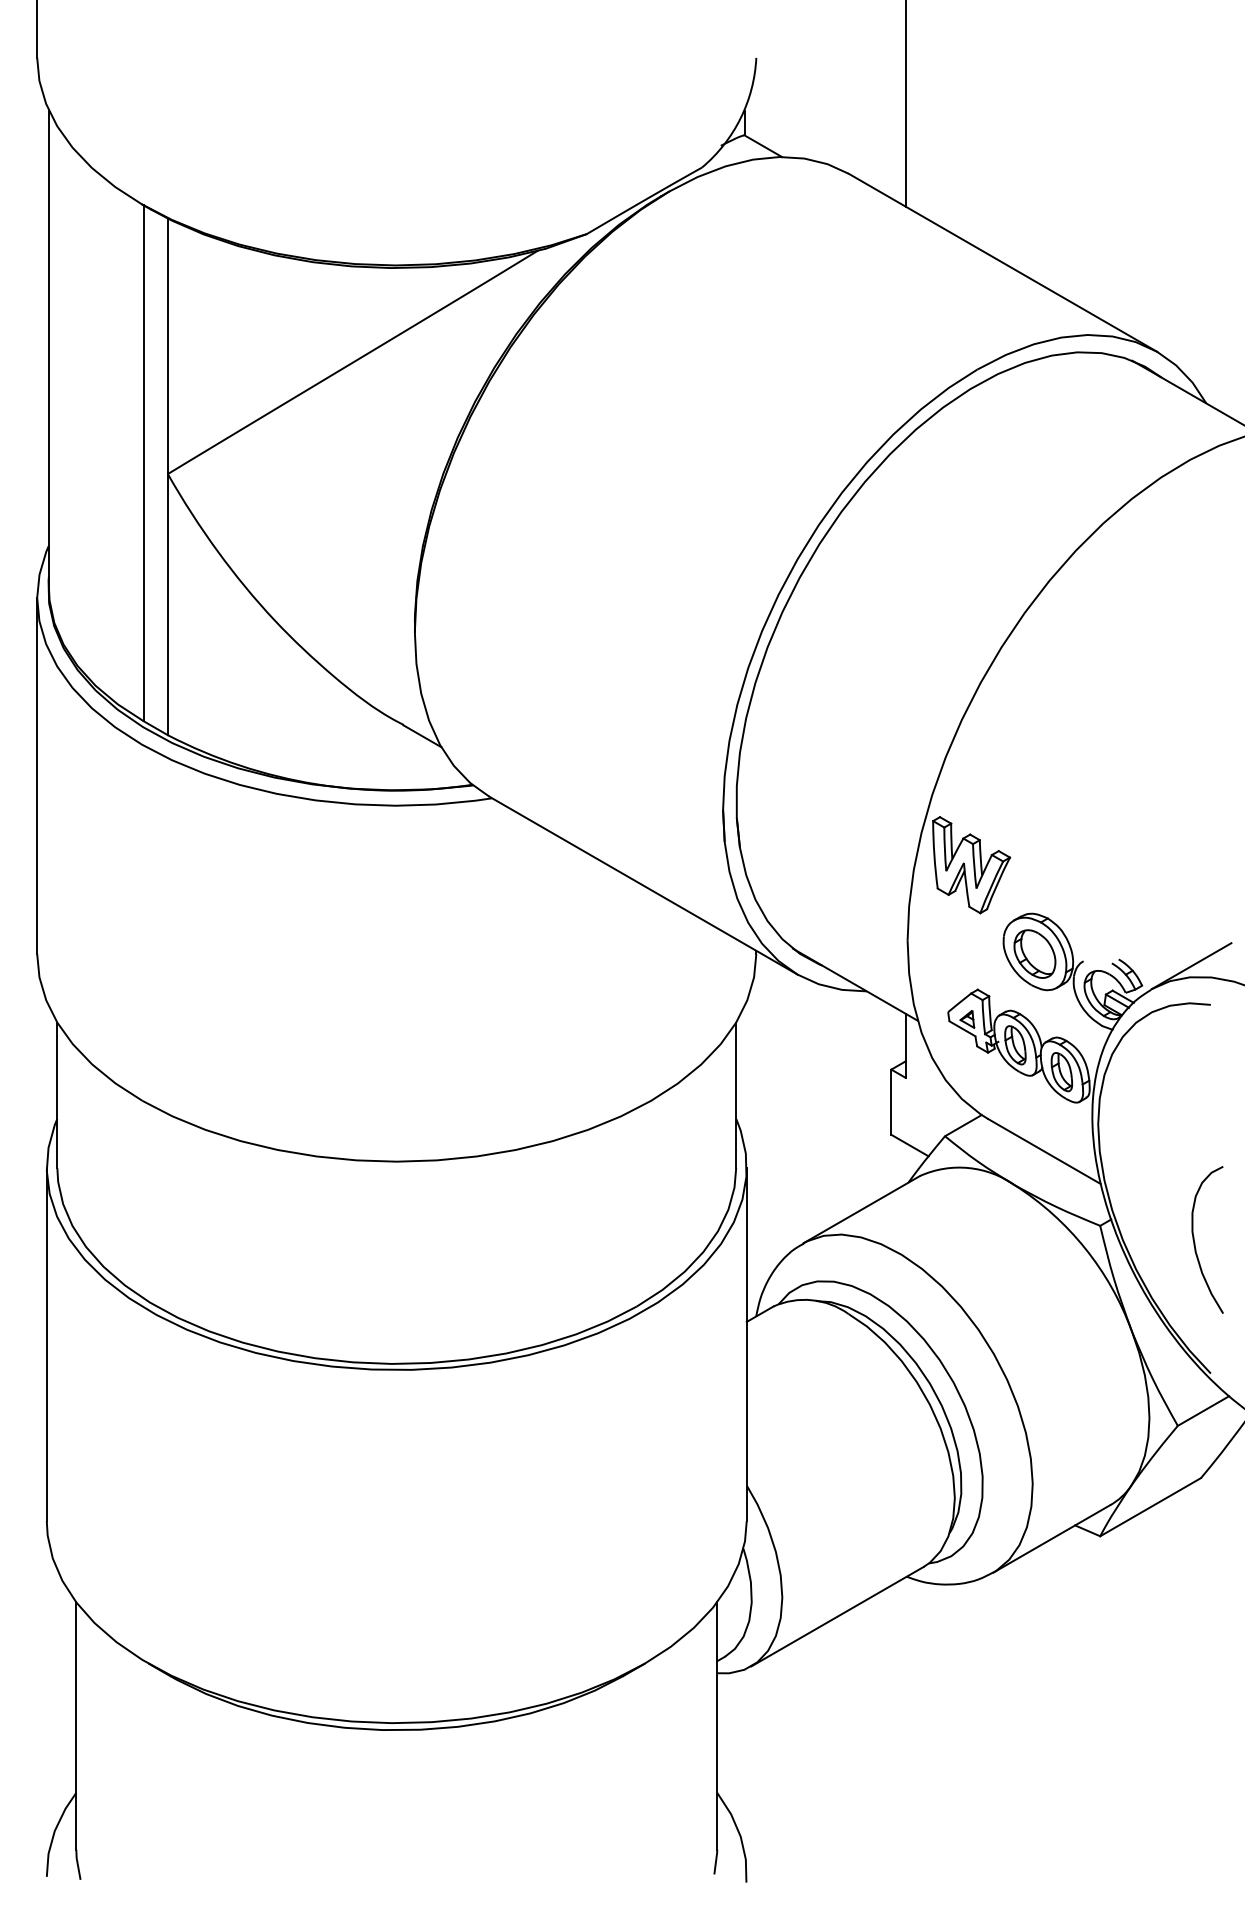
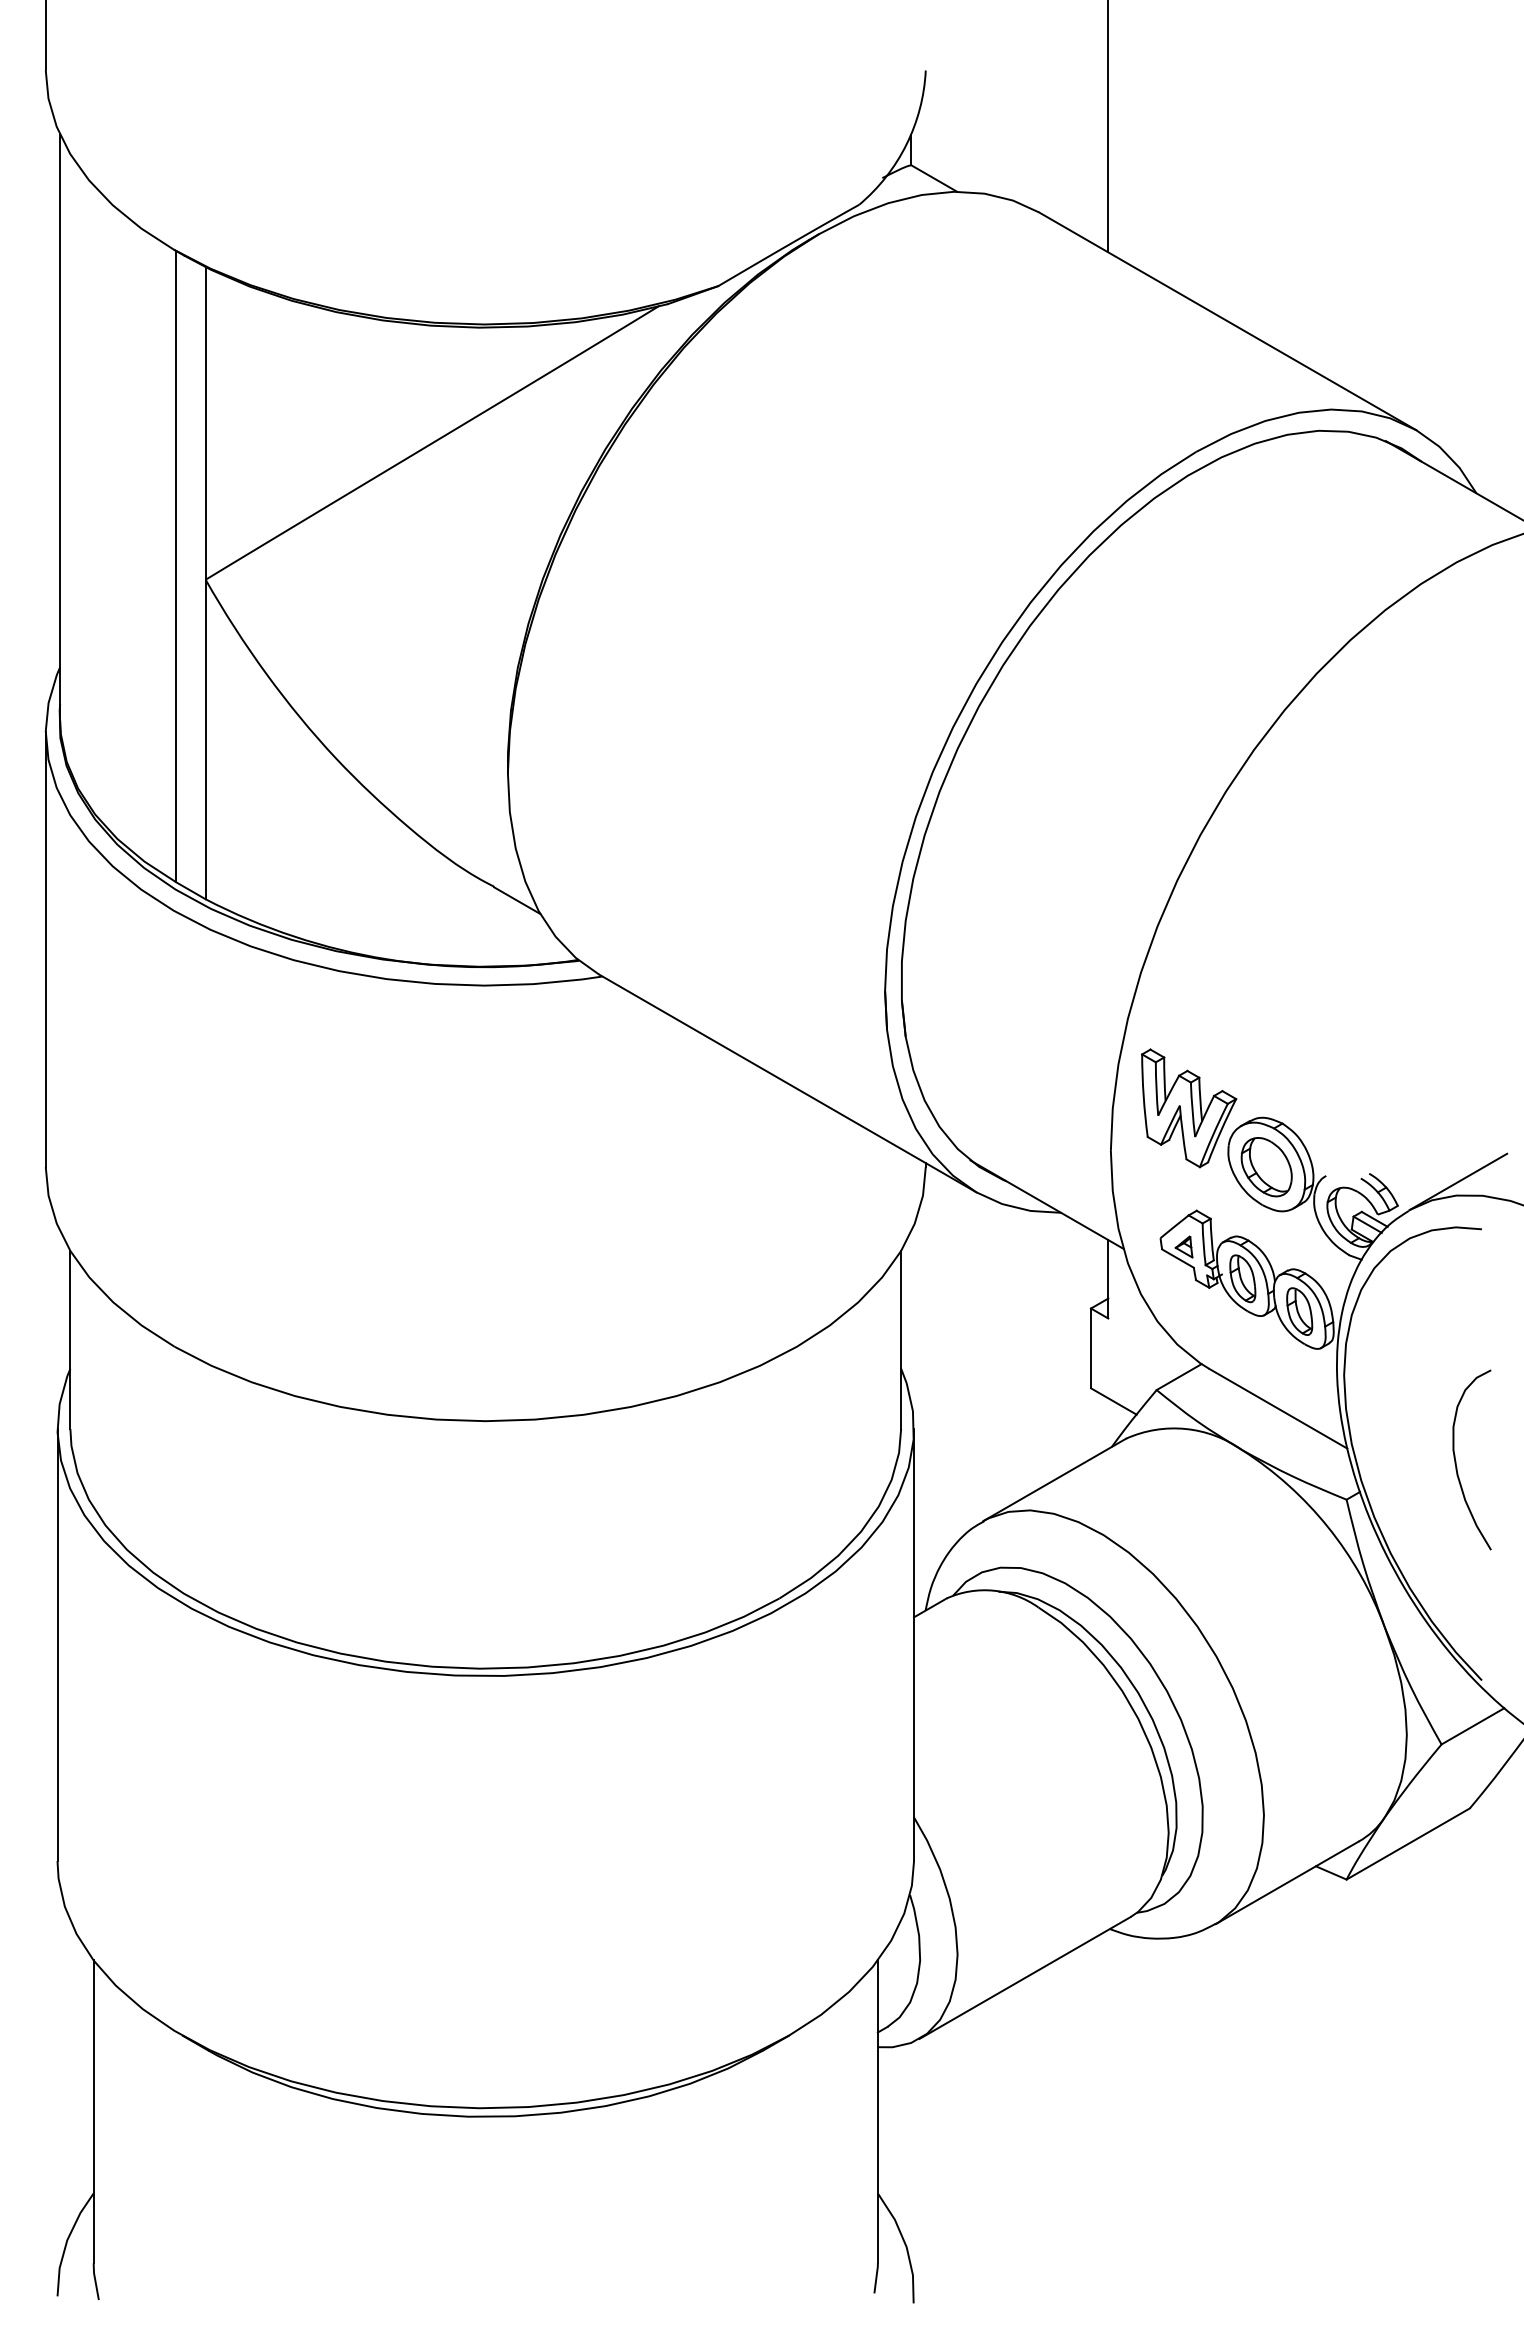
part: (971, 865) -> (1189, 1108), moved
curve: (1194, 1240) -> (1456, 1460), moved

